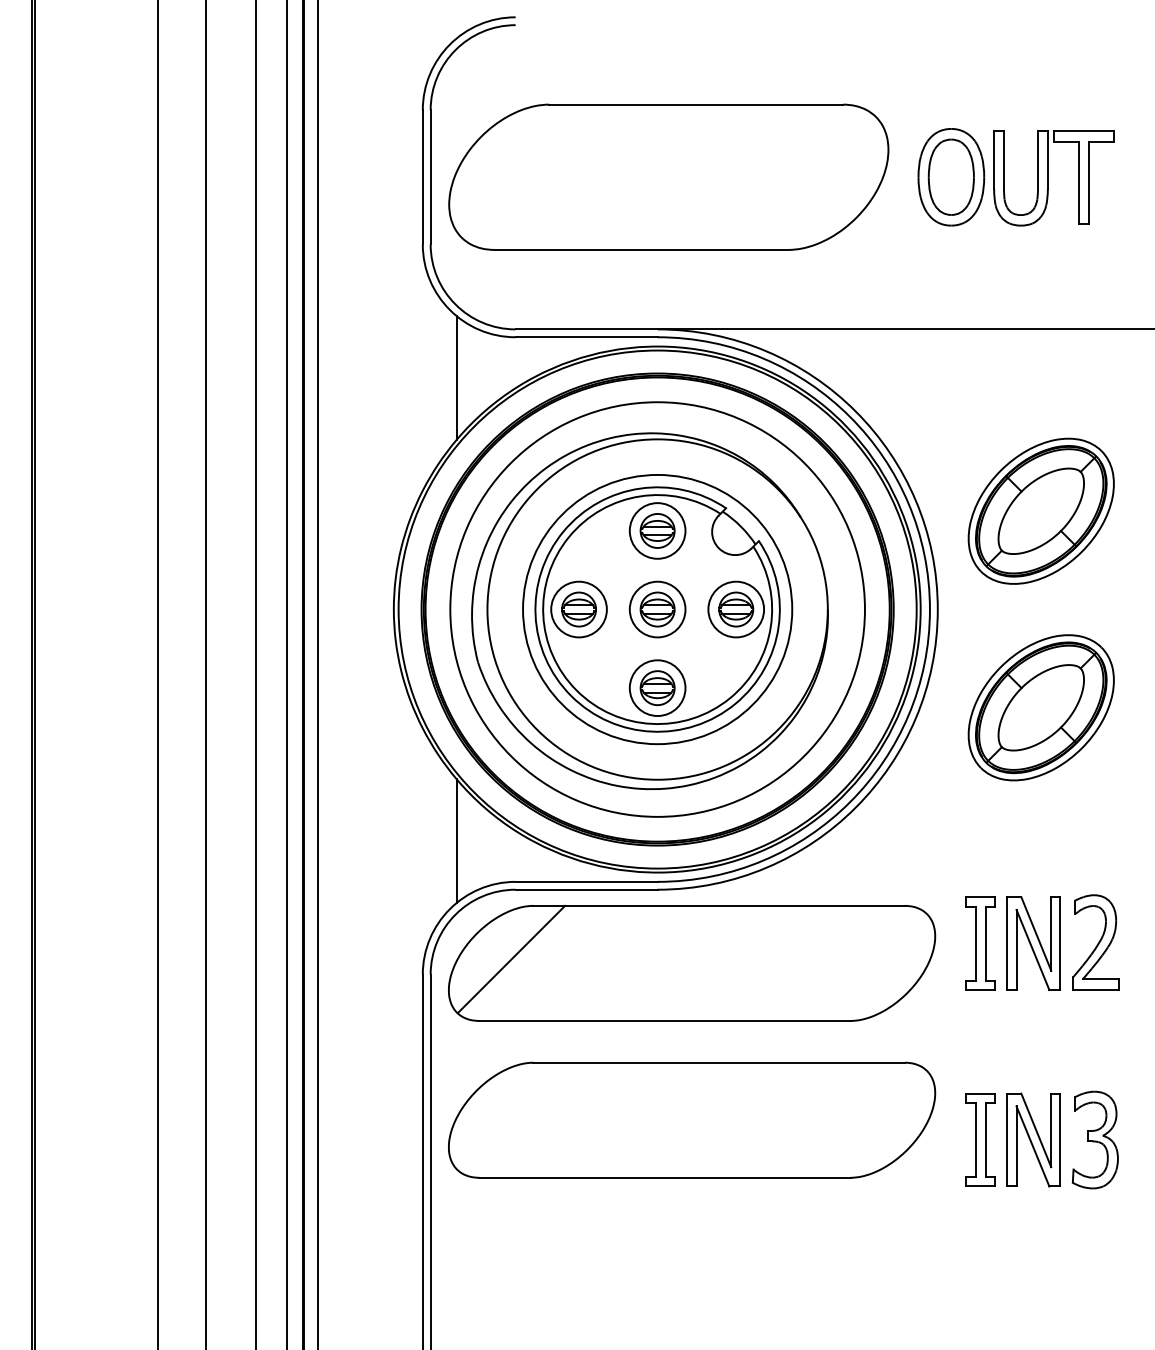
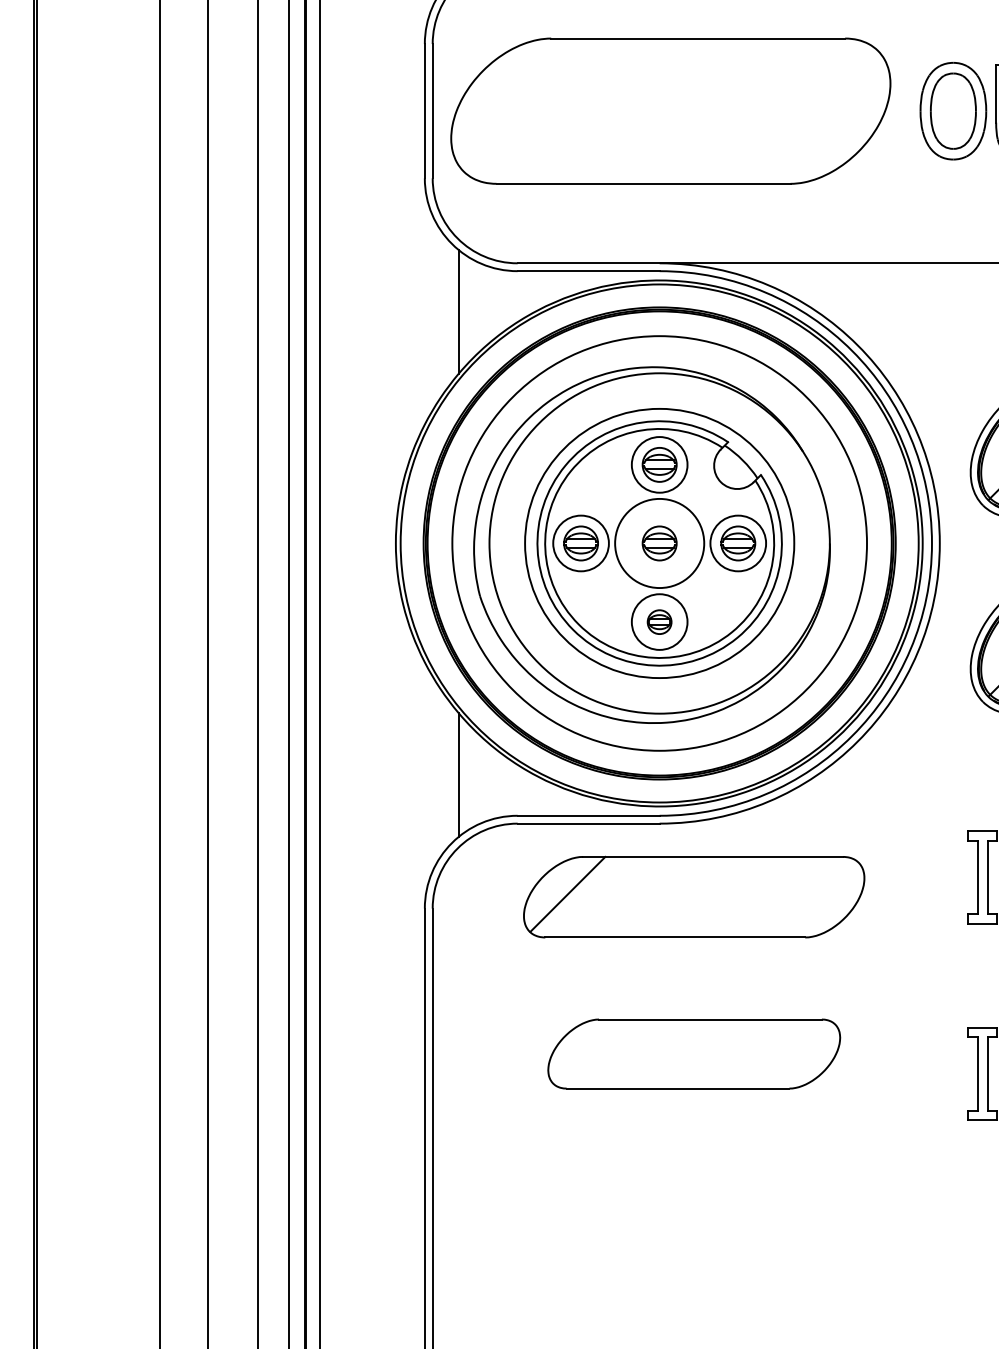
circle: (657, 609) -> (659, 543), size x1.6
part: (657, 688) -> (659, 622), size x0.7
part: (692, 962) -> (694, 896), size x0.7
part: (692, 1119) -> (694, 1053), size x0.6

